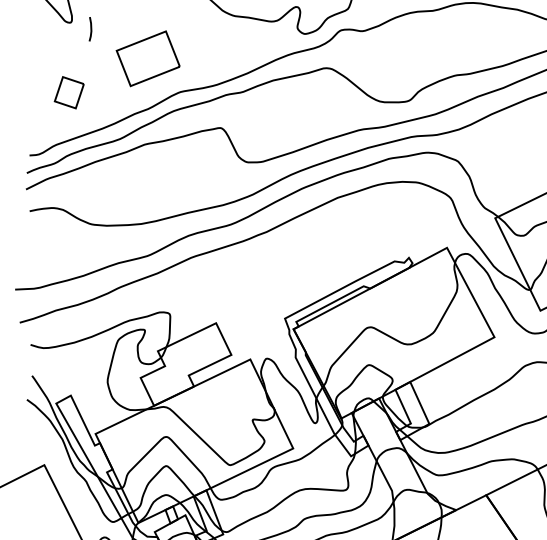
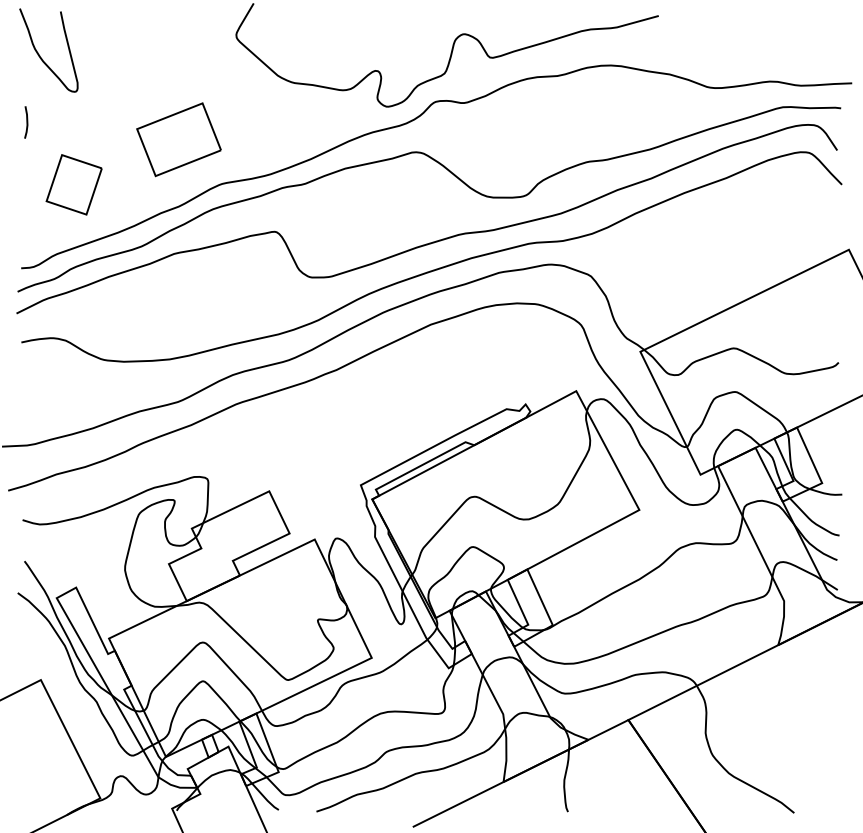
line: (90, 29) -> (26, 122), moved
part: (68, 92) -> (73, 184), size x1.43

